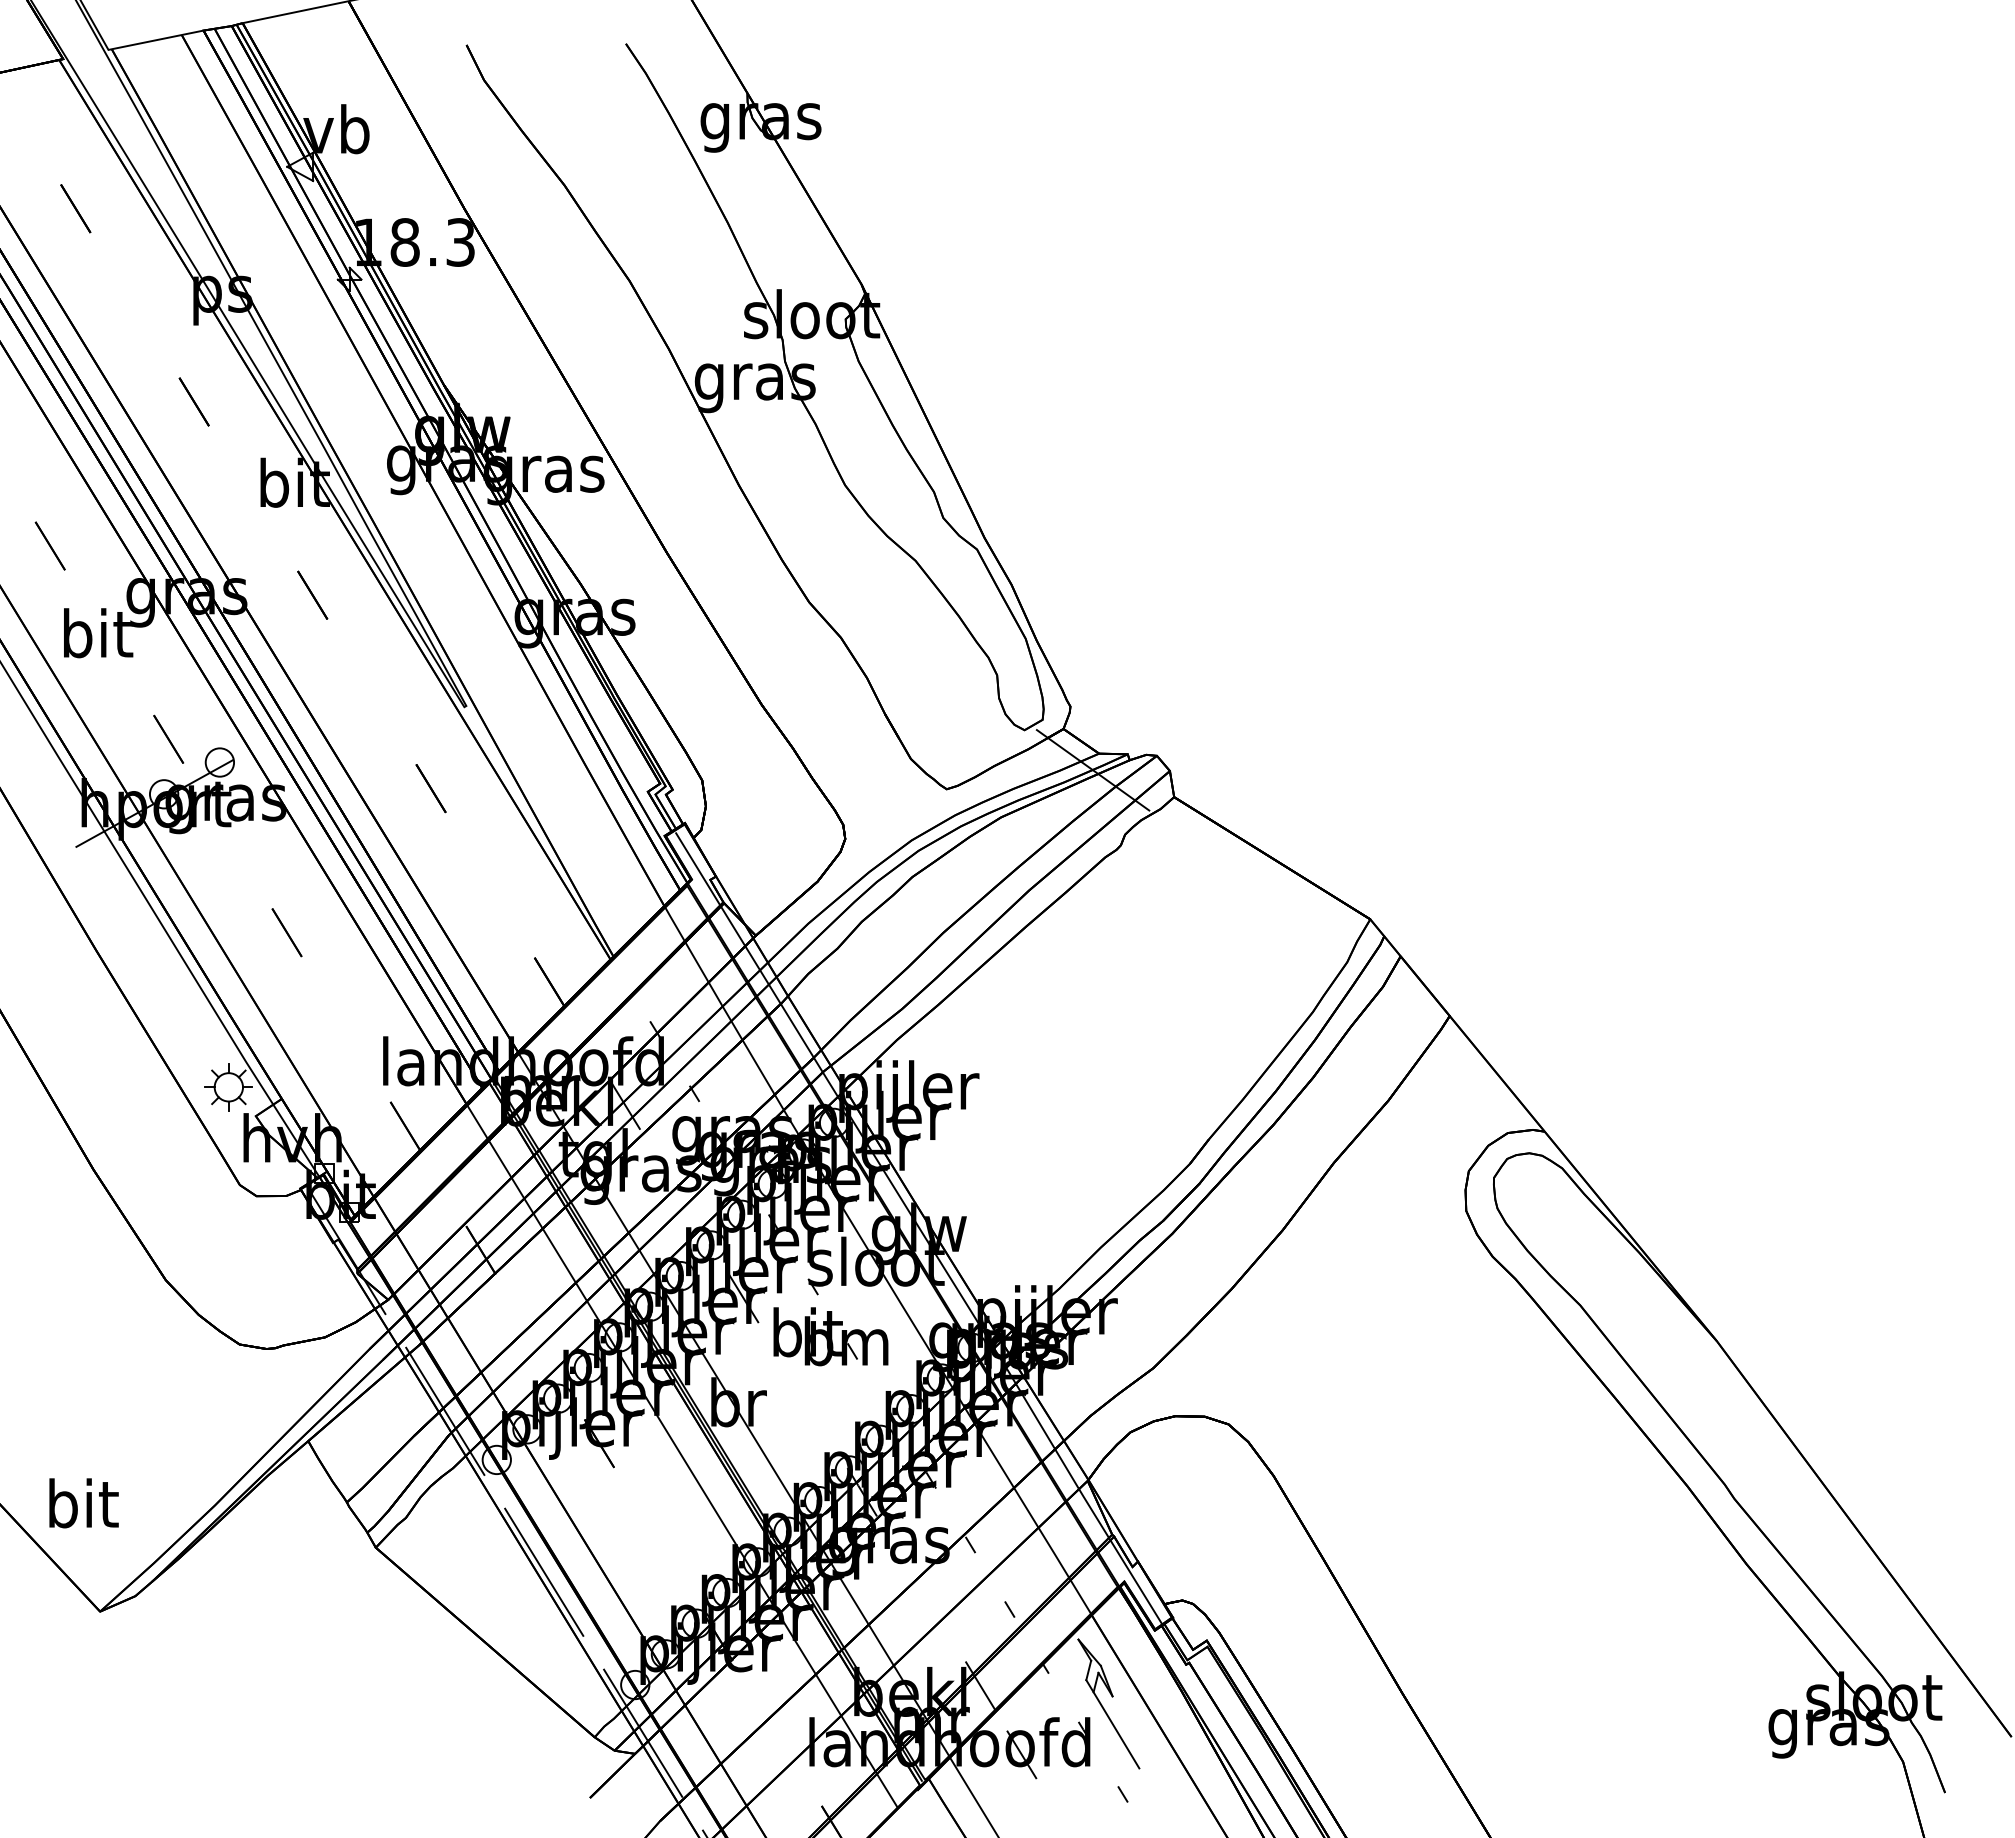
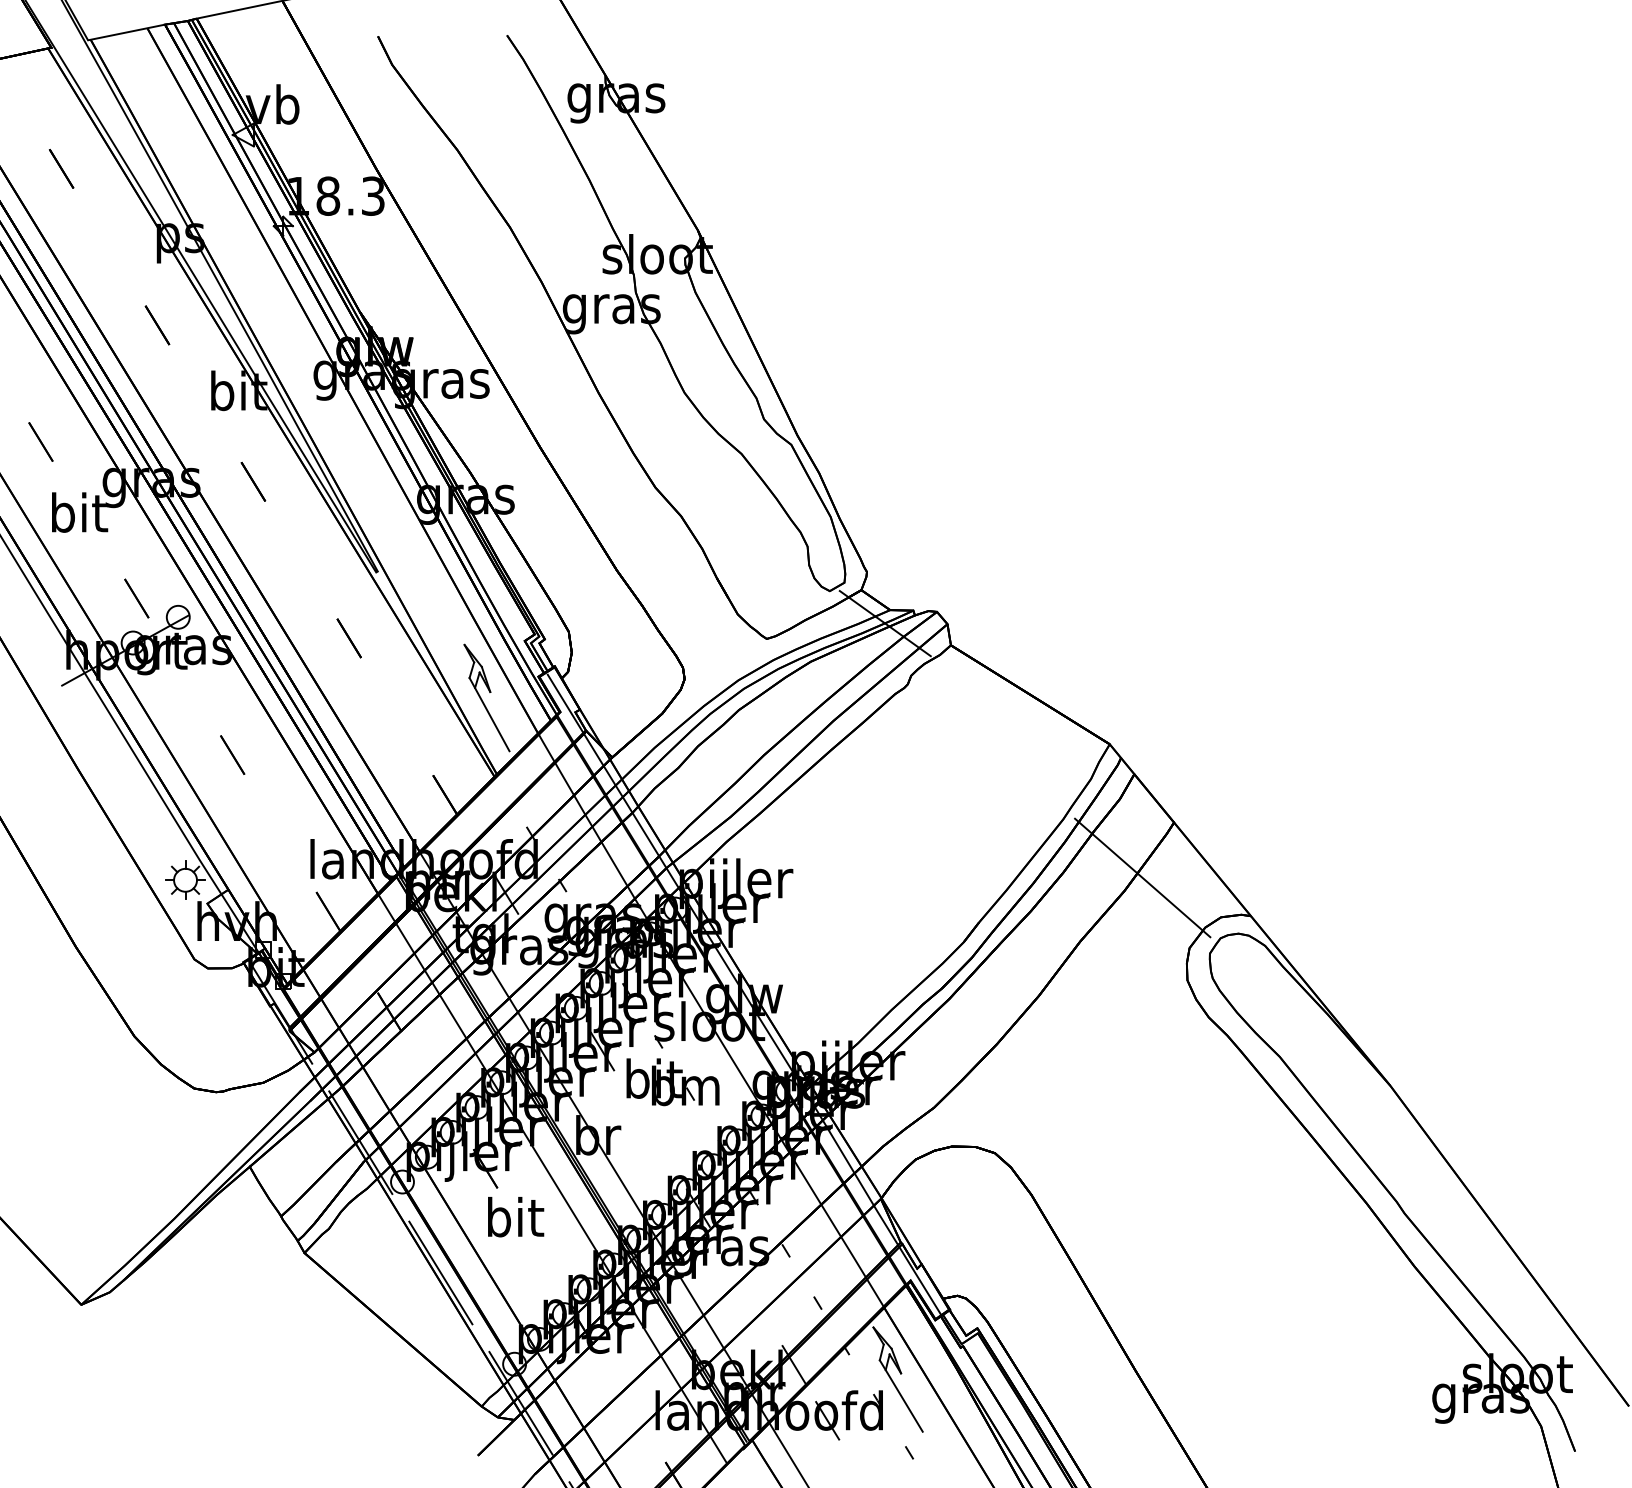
part: (600, 861) -> (486, 697), added
line: (1410, 1084) -> (1142, 878), added
text: (83, 1503) -> (515, 1217), moved

